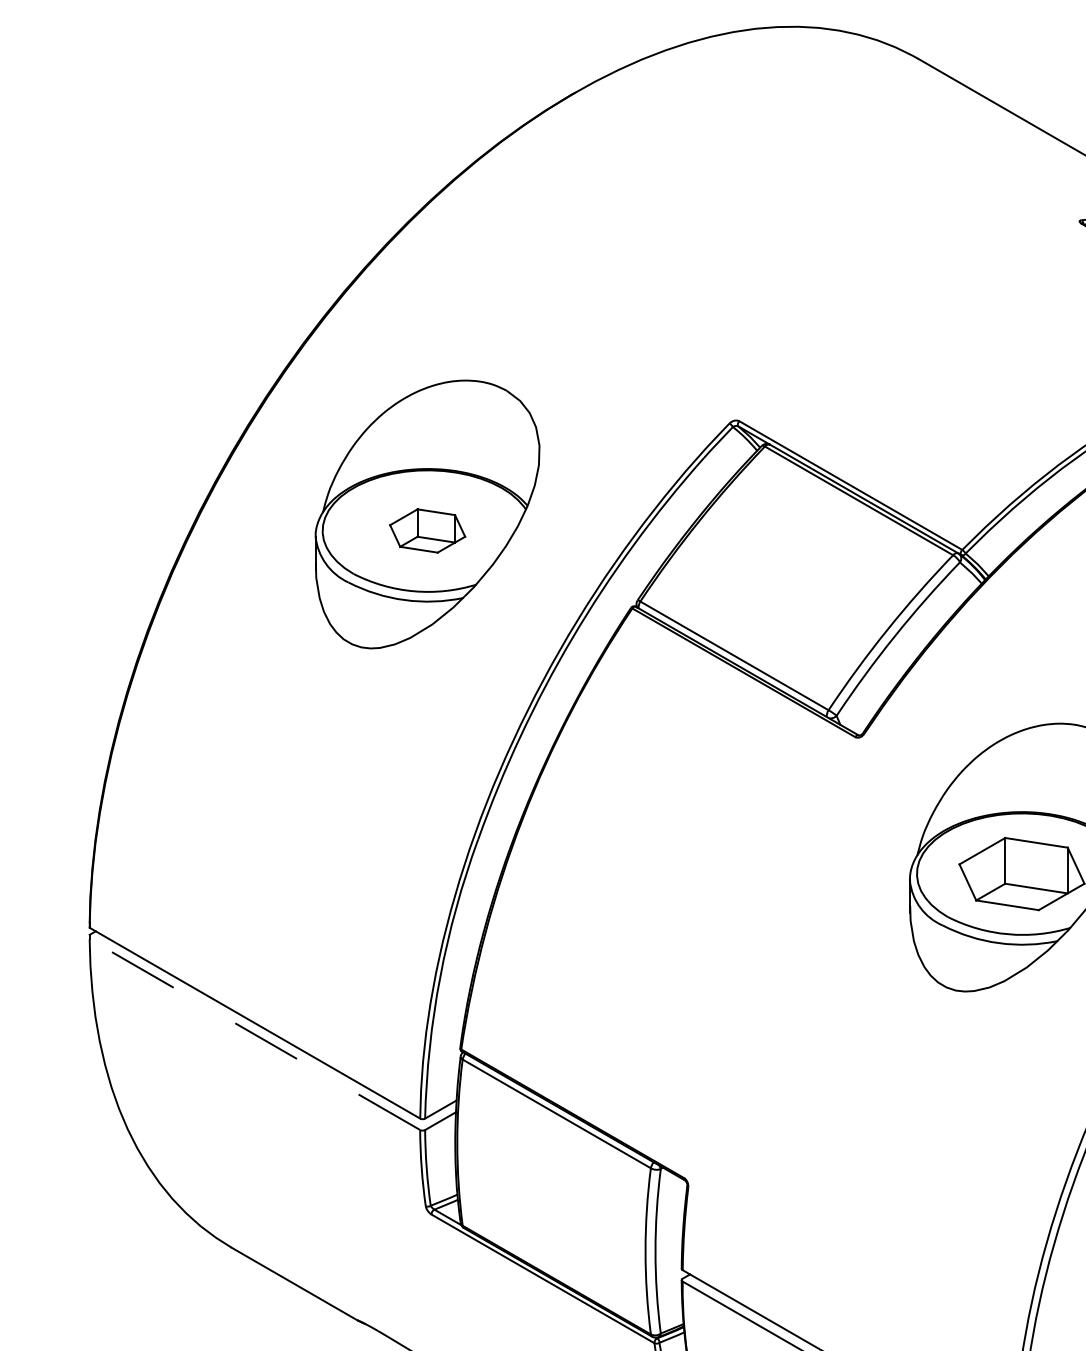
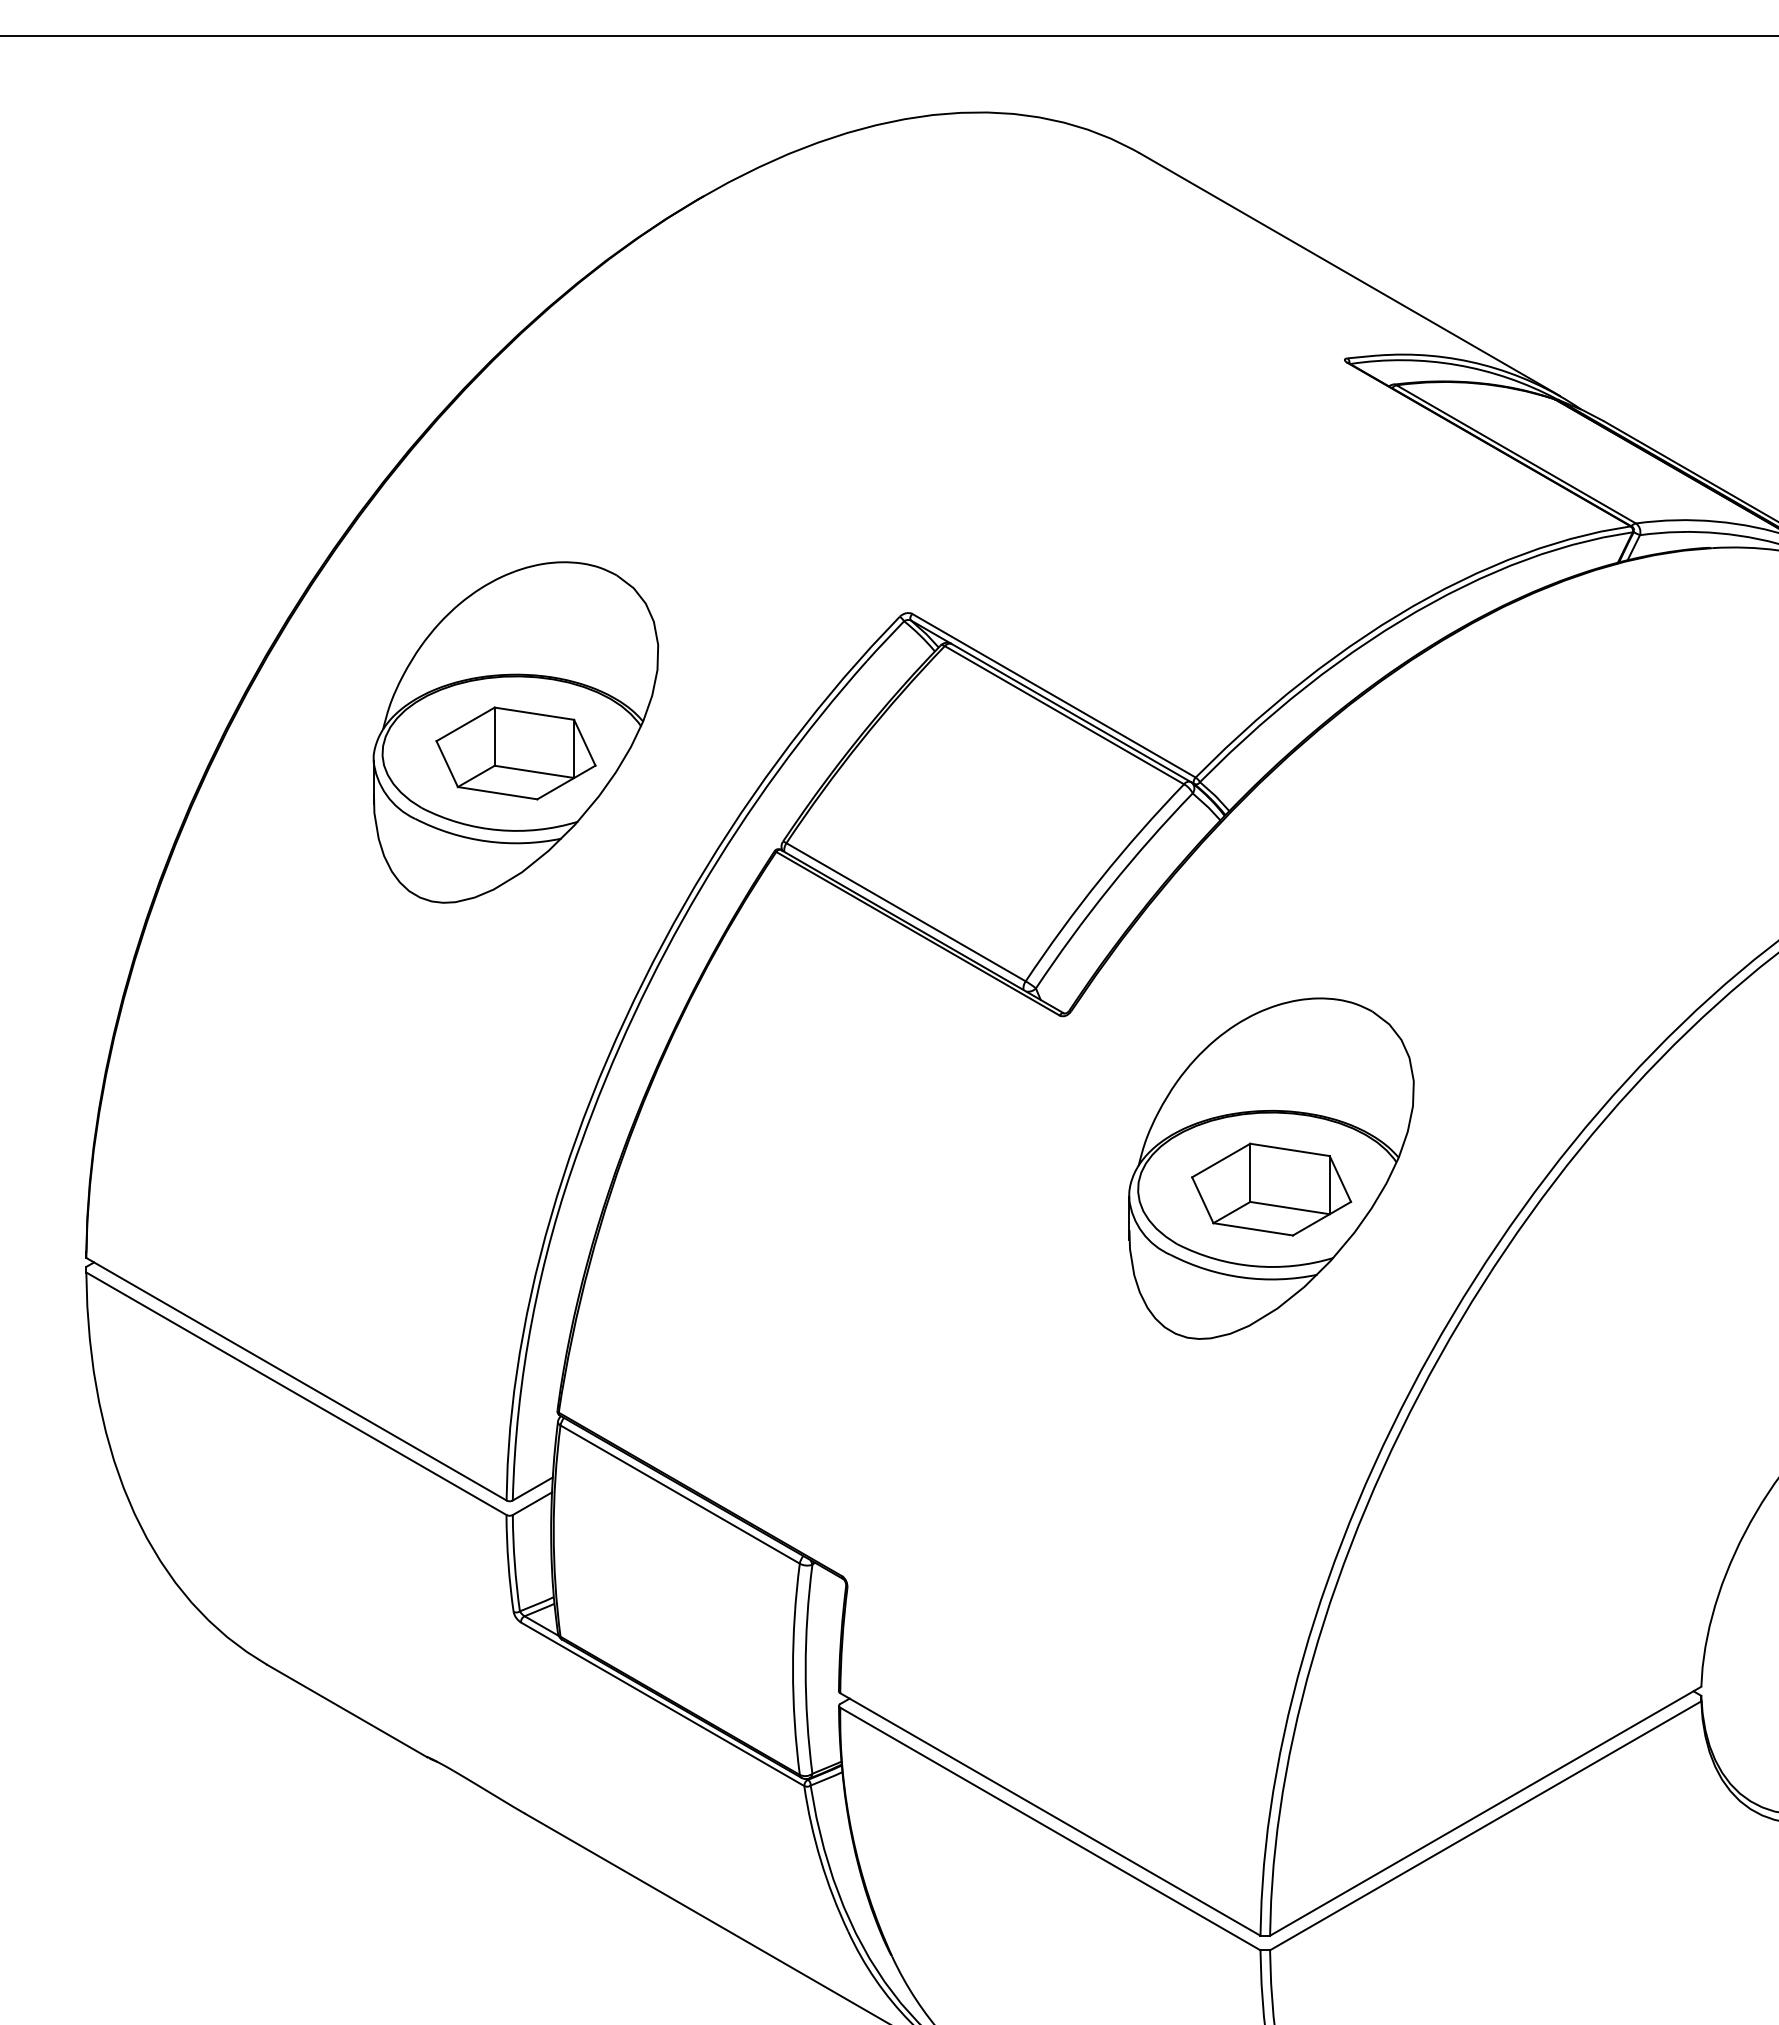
part: (427, 531) -> (515, 753), size x1.67
line: (254, 1034) -> (296, 1393), dashed -> solid

